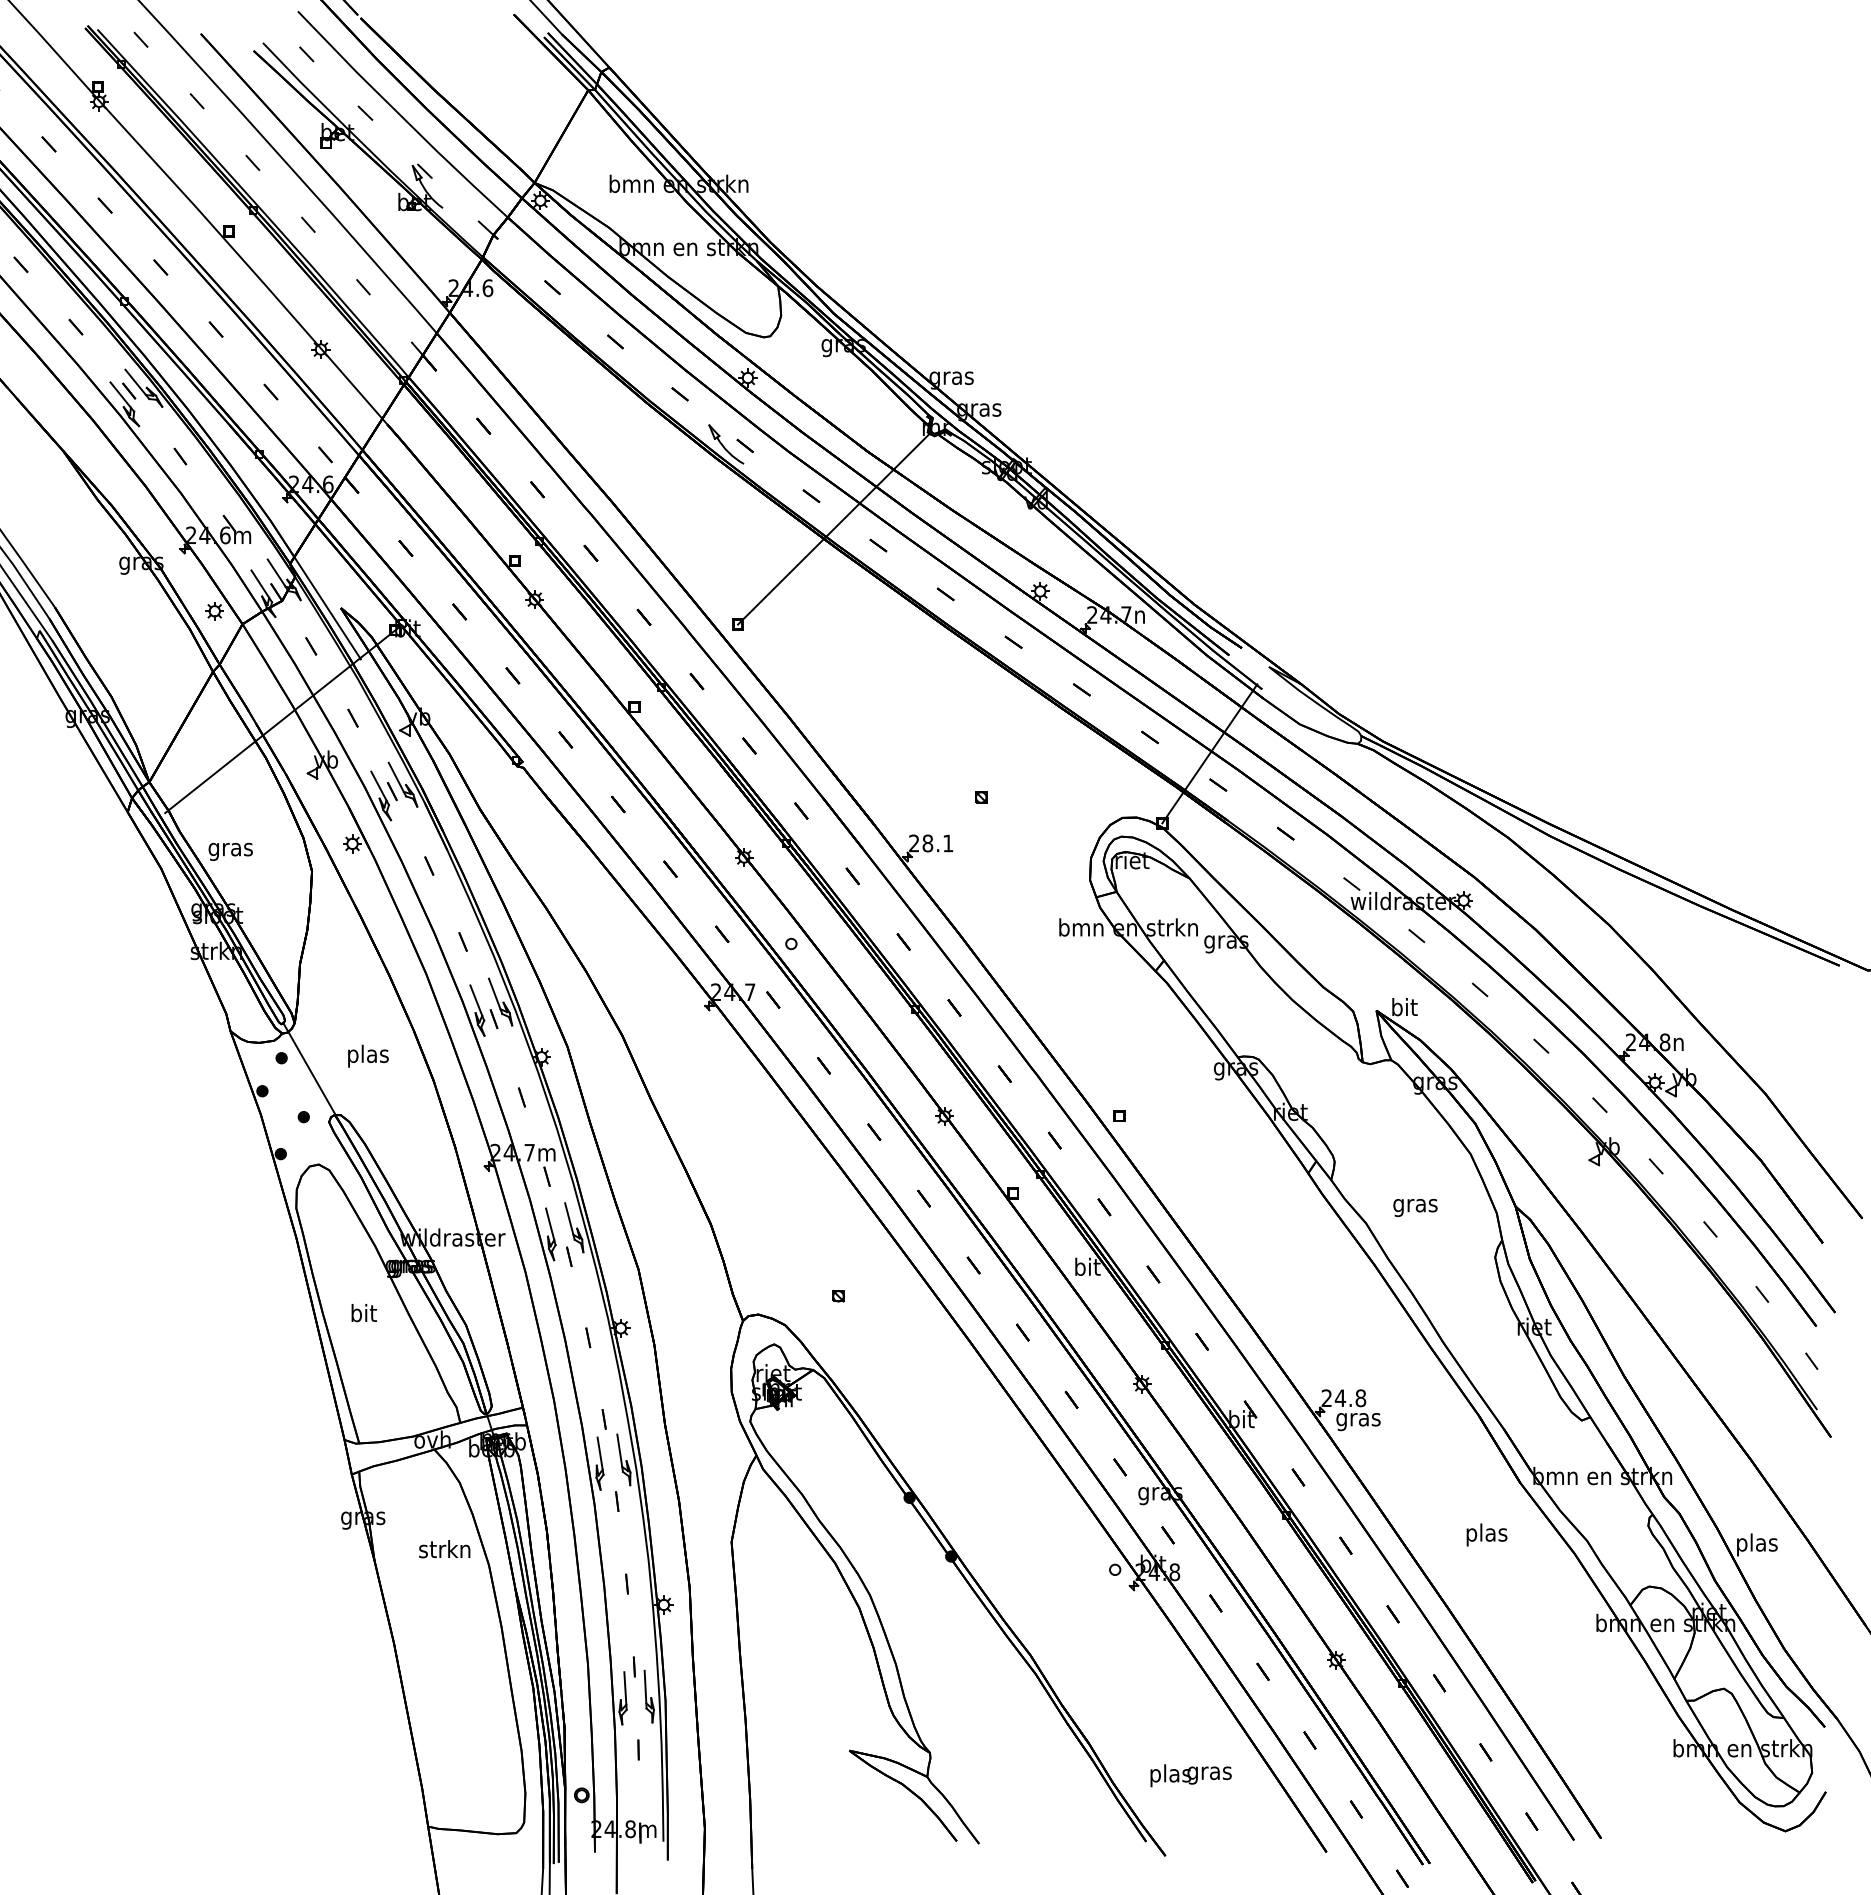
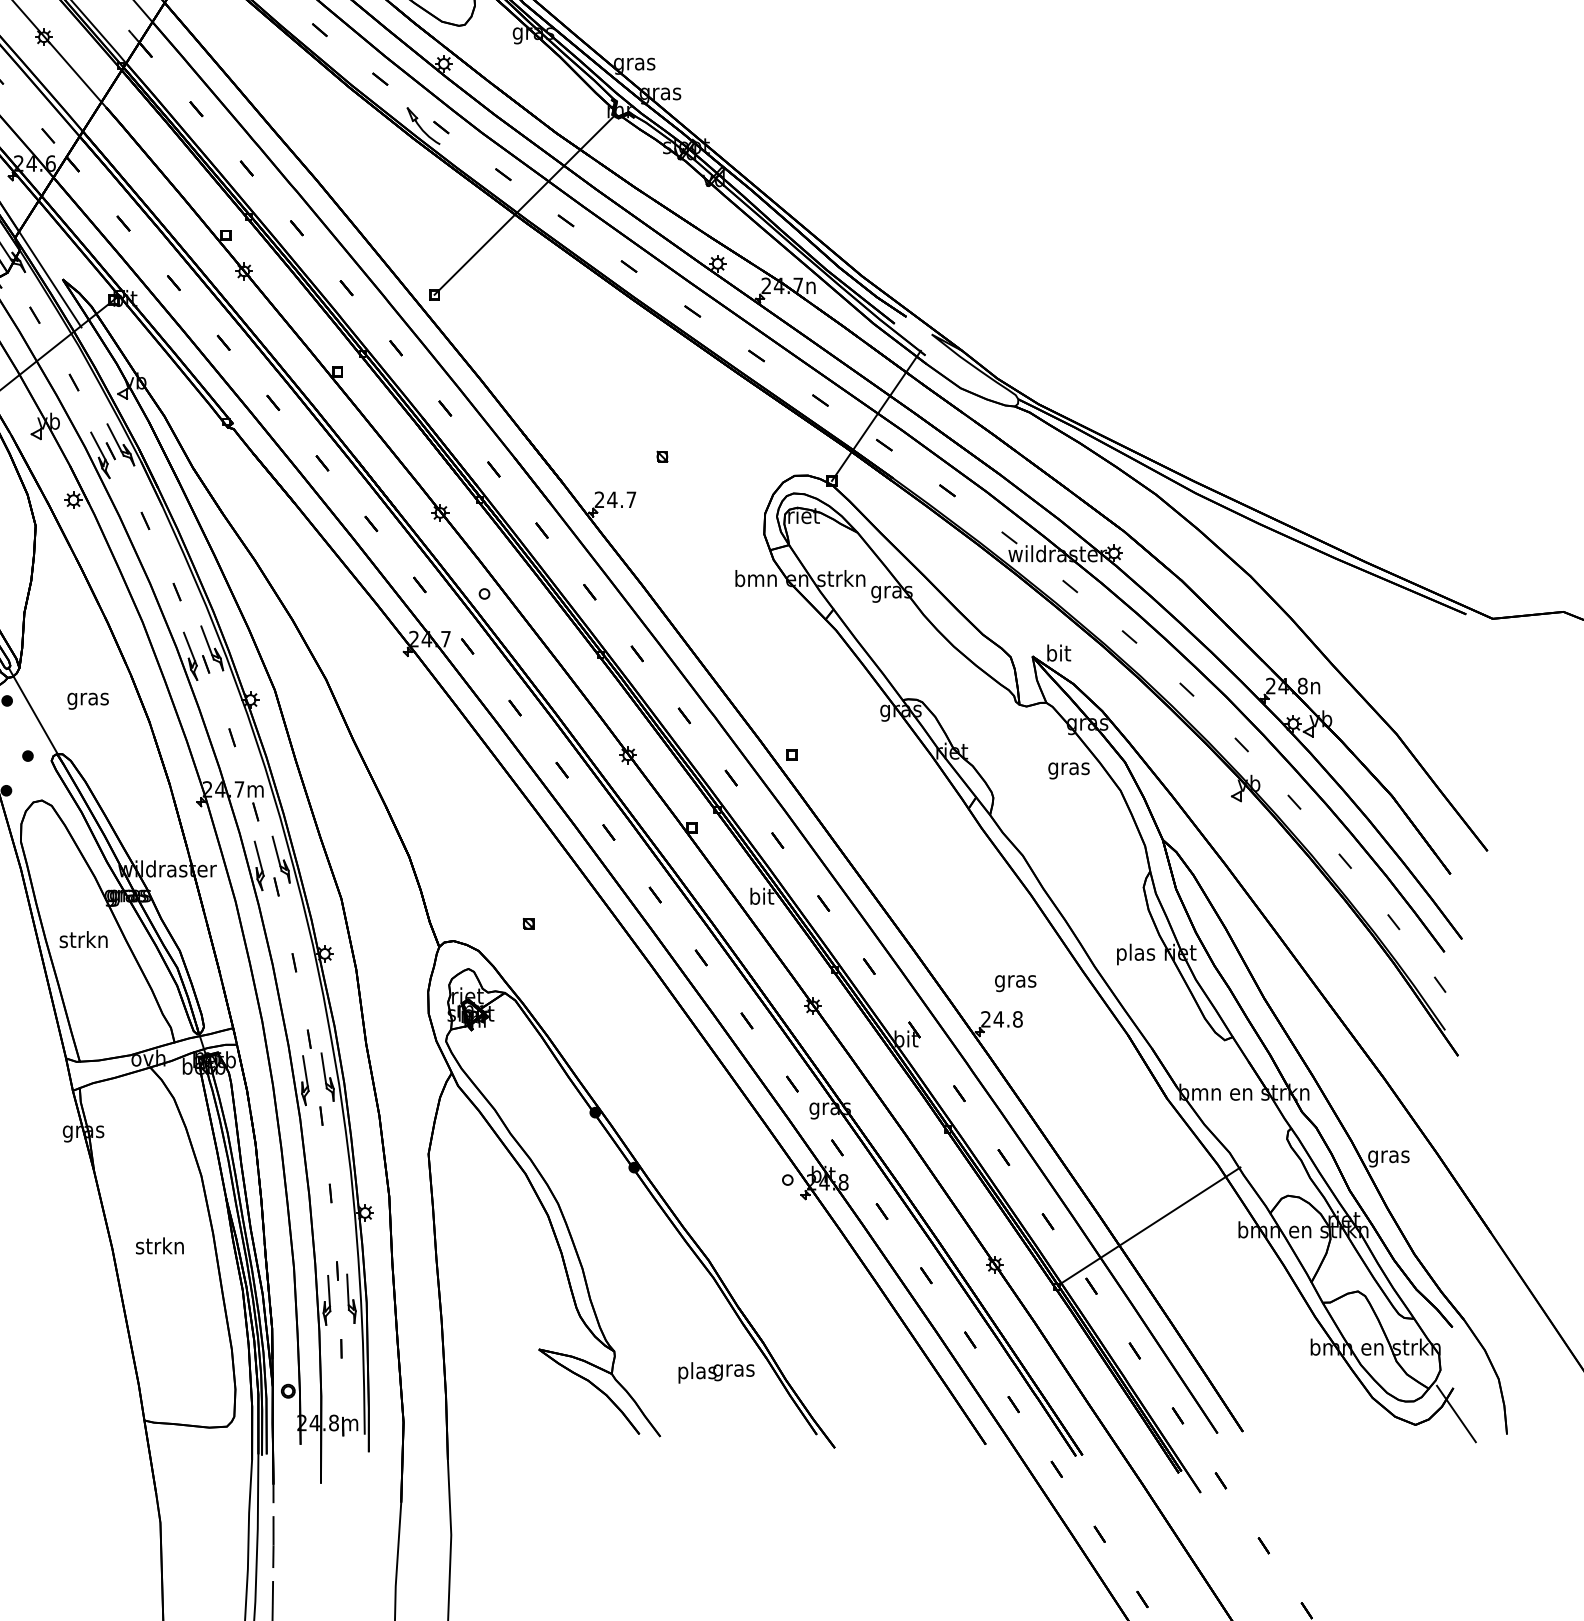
text: (937, 843) -> (621, 499), 28.1 -> 24.7
text: (368, 1055) -> (88, 698), plas -> gras
text: (1415, 1207) -> (1069, 770), moved
text: (362, 1313) -> (82, 940), bit -> strkn
text: (1358, 1422) -> (1015, 984), moved
text: (1486, 1534) -> (1135, 954), moved
text: (1757, 1544) -> (1389, 1156), plas -> gras
text: (444, 1549) -> (159, 1246), moved
line: (1500, 1619) -> (1148, 1226), added
text: (1190, 1775) -> (715, 1372), moved
line: (1828, 1819) -> (1455, 1413), added

